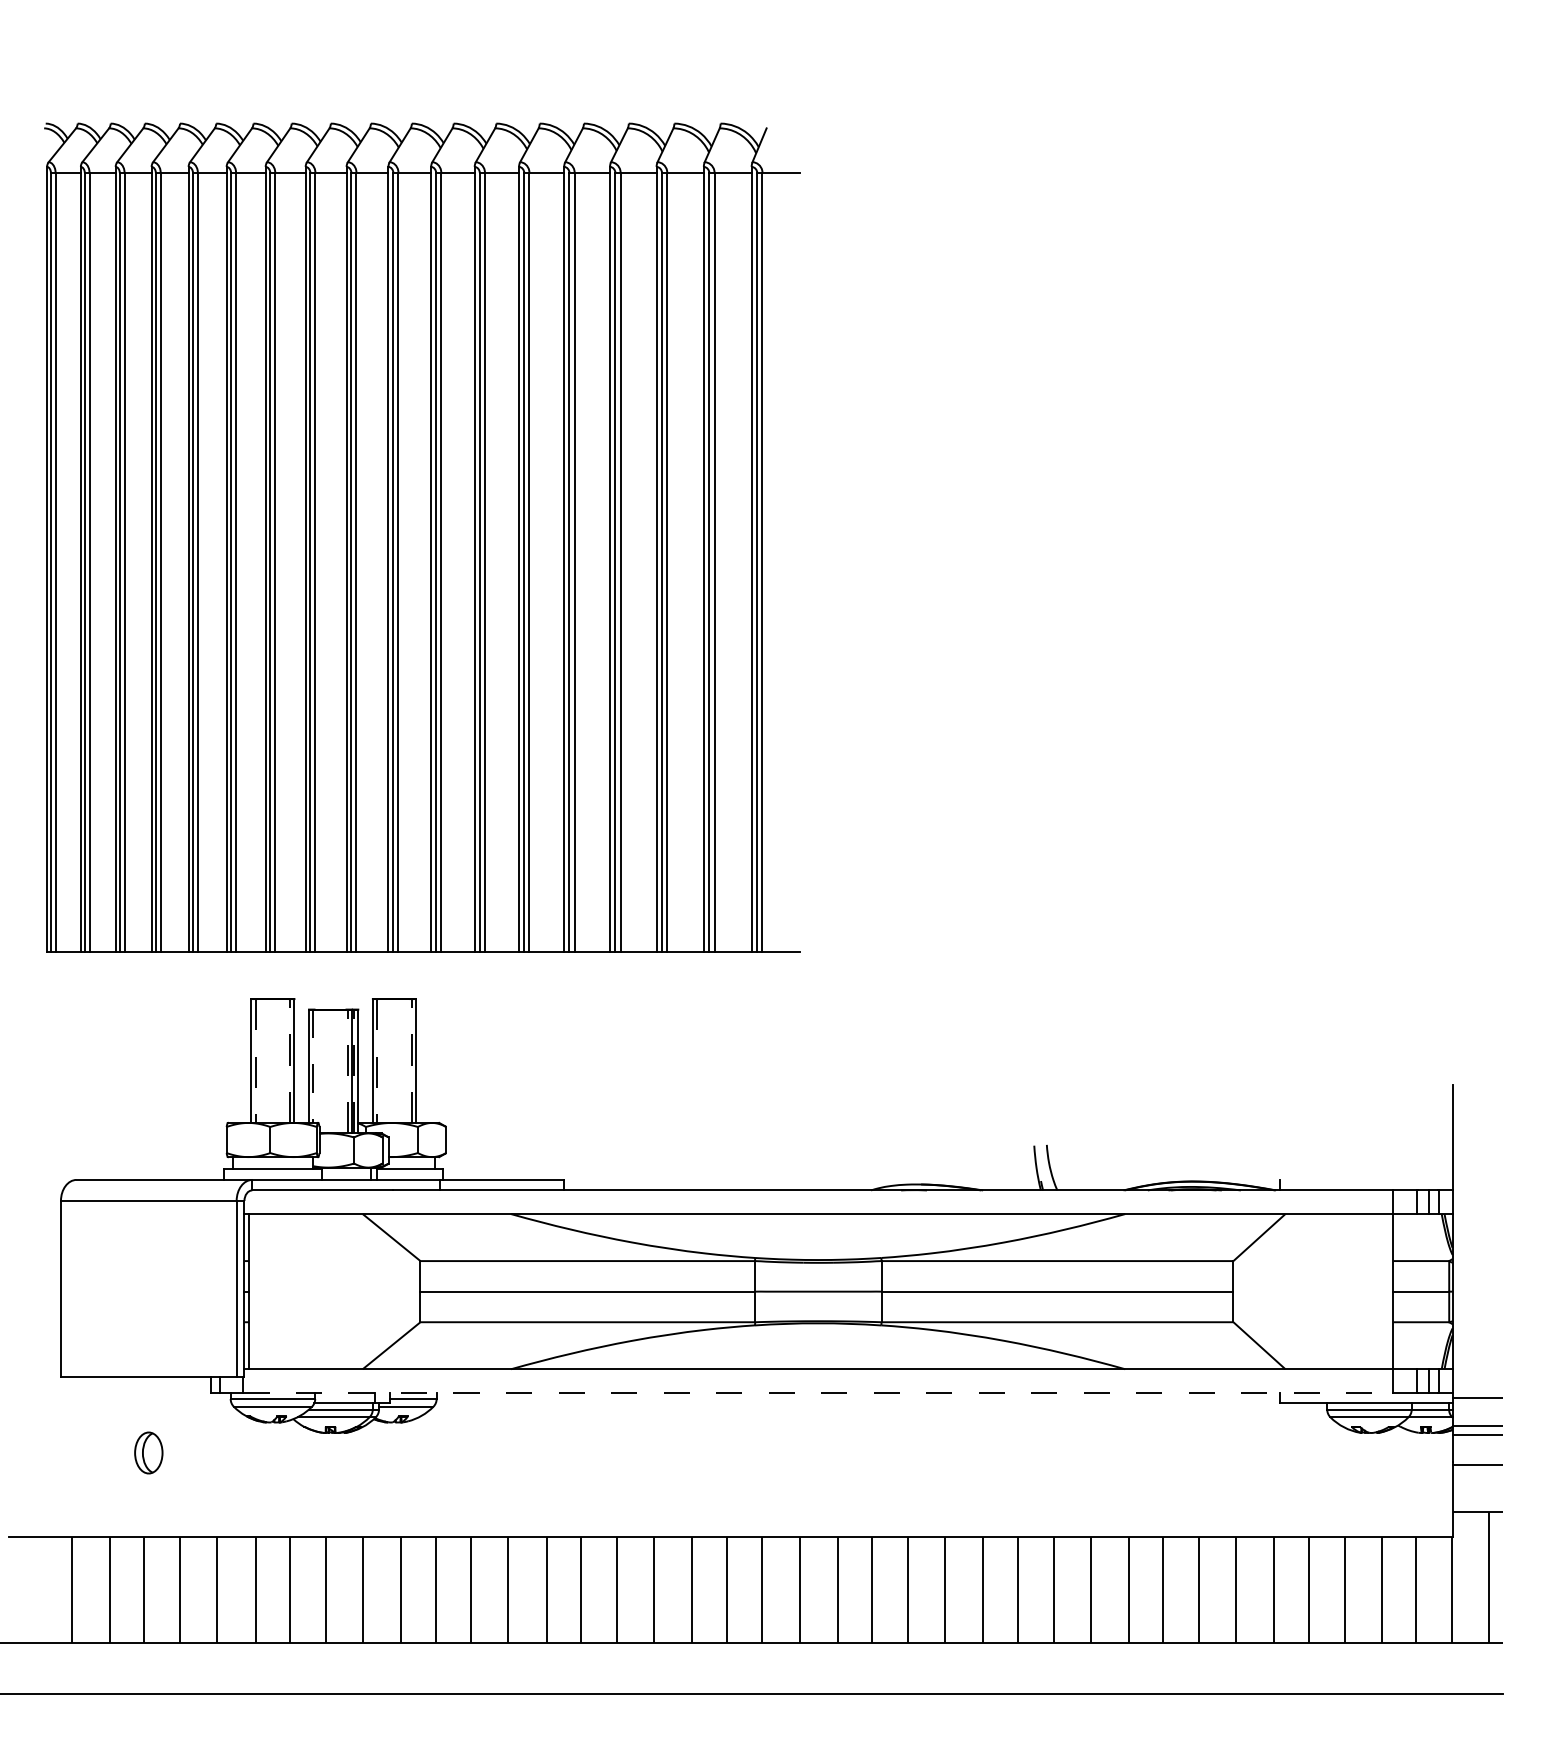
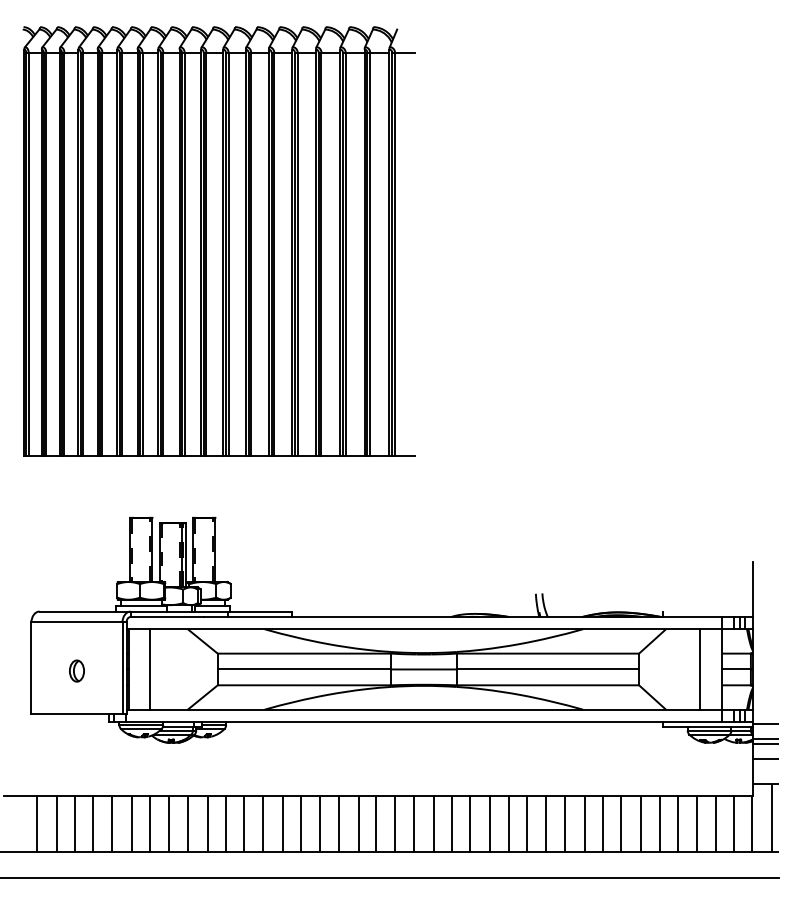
part: (421, 537) -> (218, 241), moved
line: (290, 1291) -> (150, 669), added
line: (1350, 1291) -> (699, 669), added
line: (817, 1392) -> (423, 721), dashed -> solid
part: (147, 1451) -> (76, 670), moved

